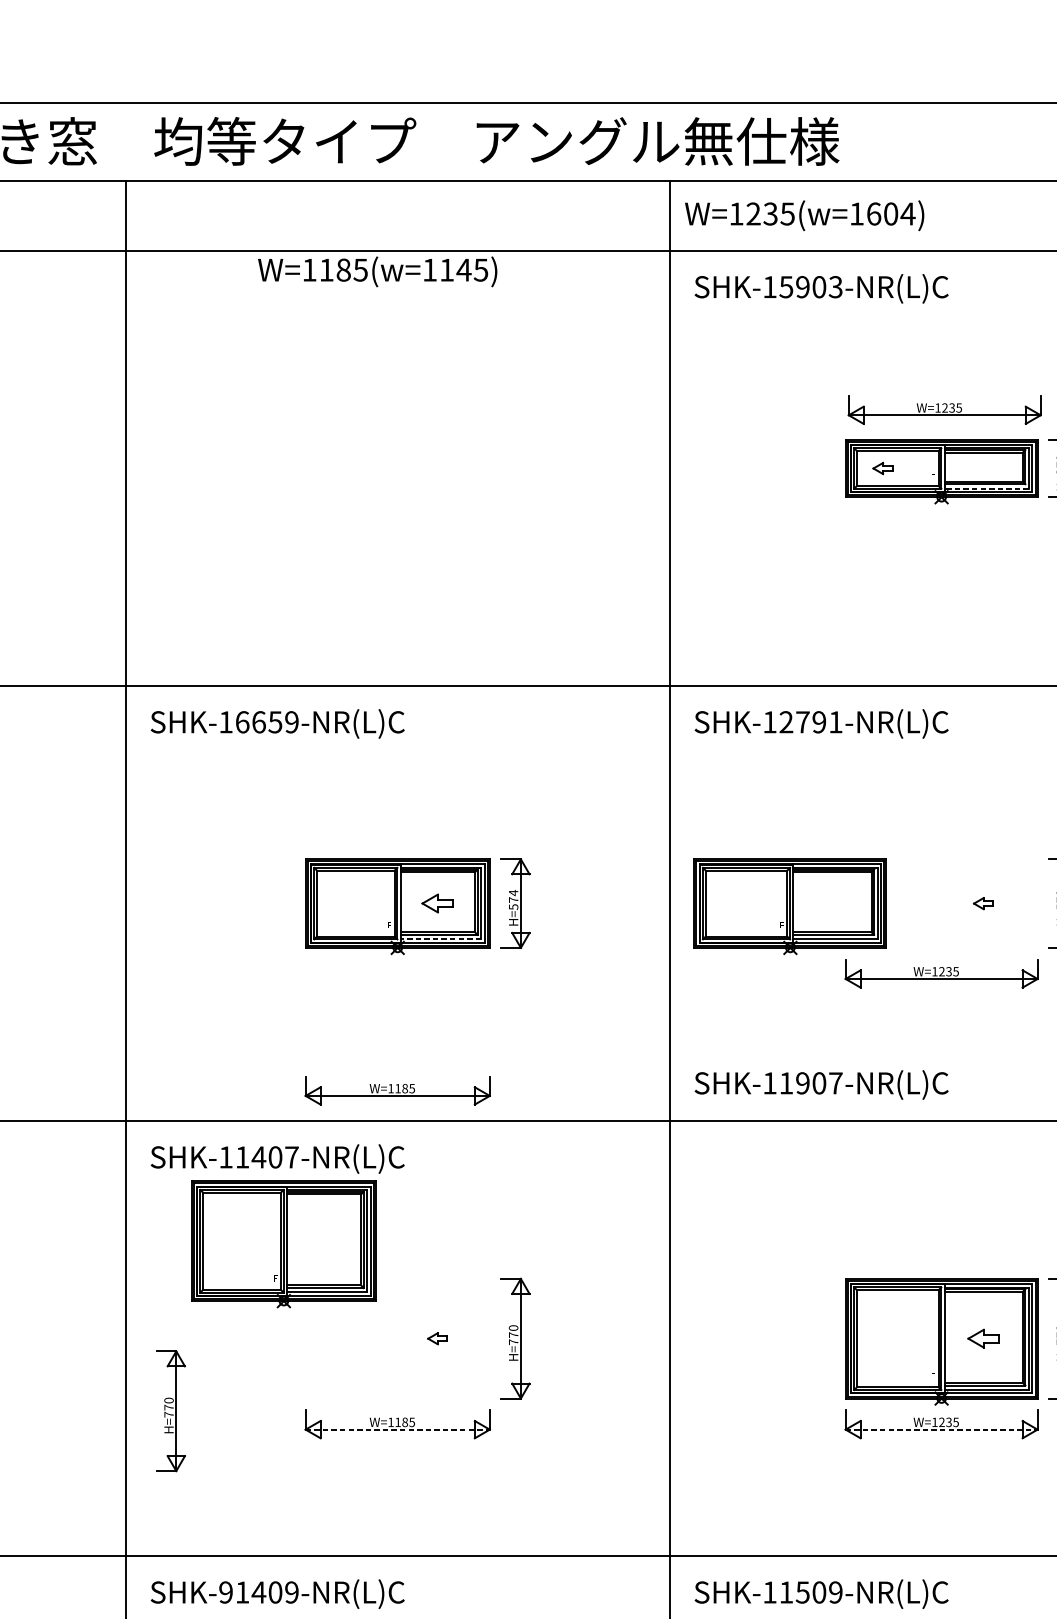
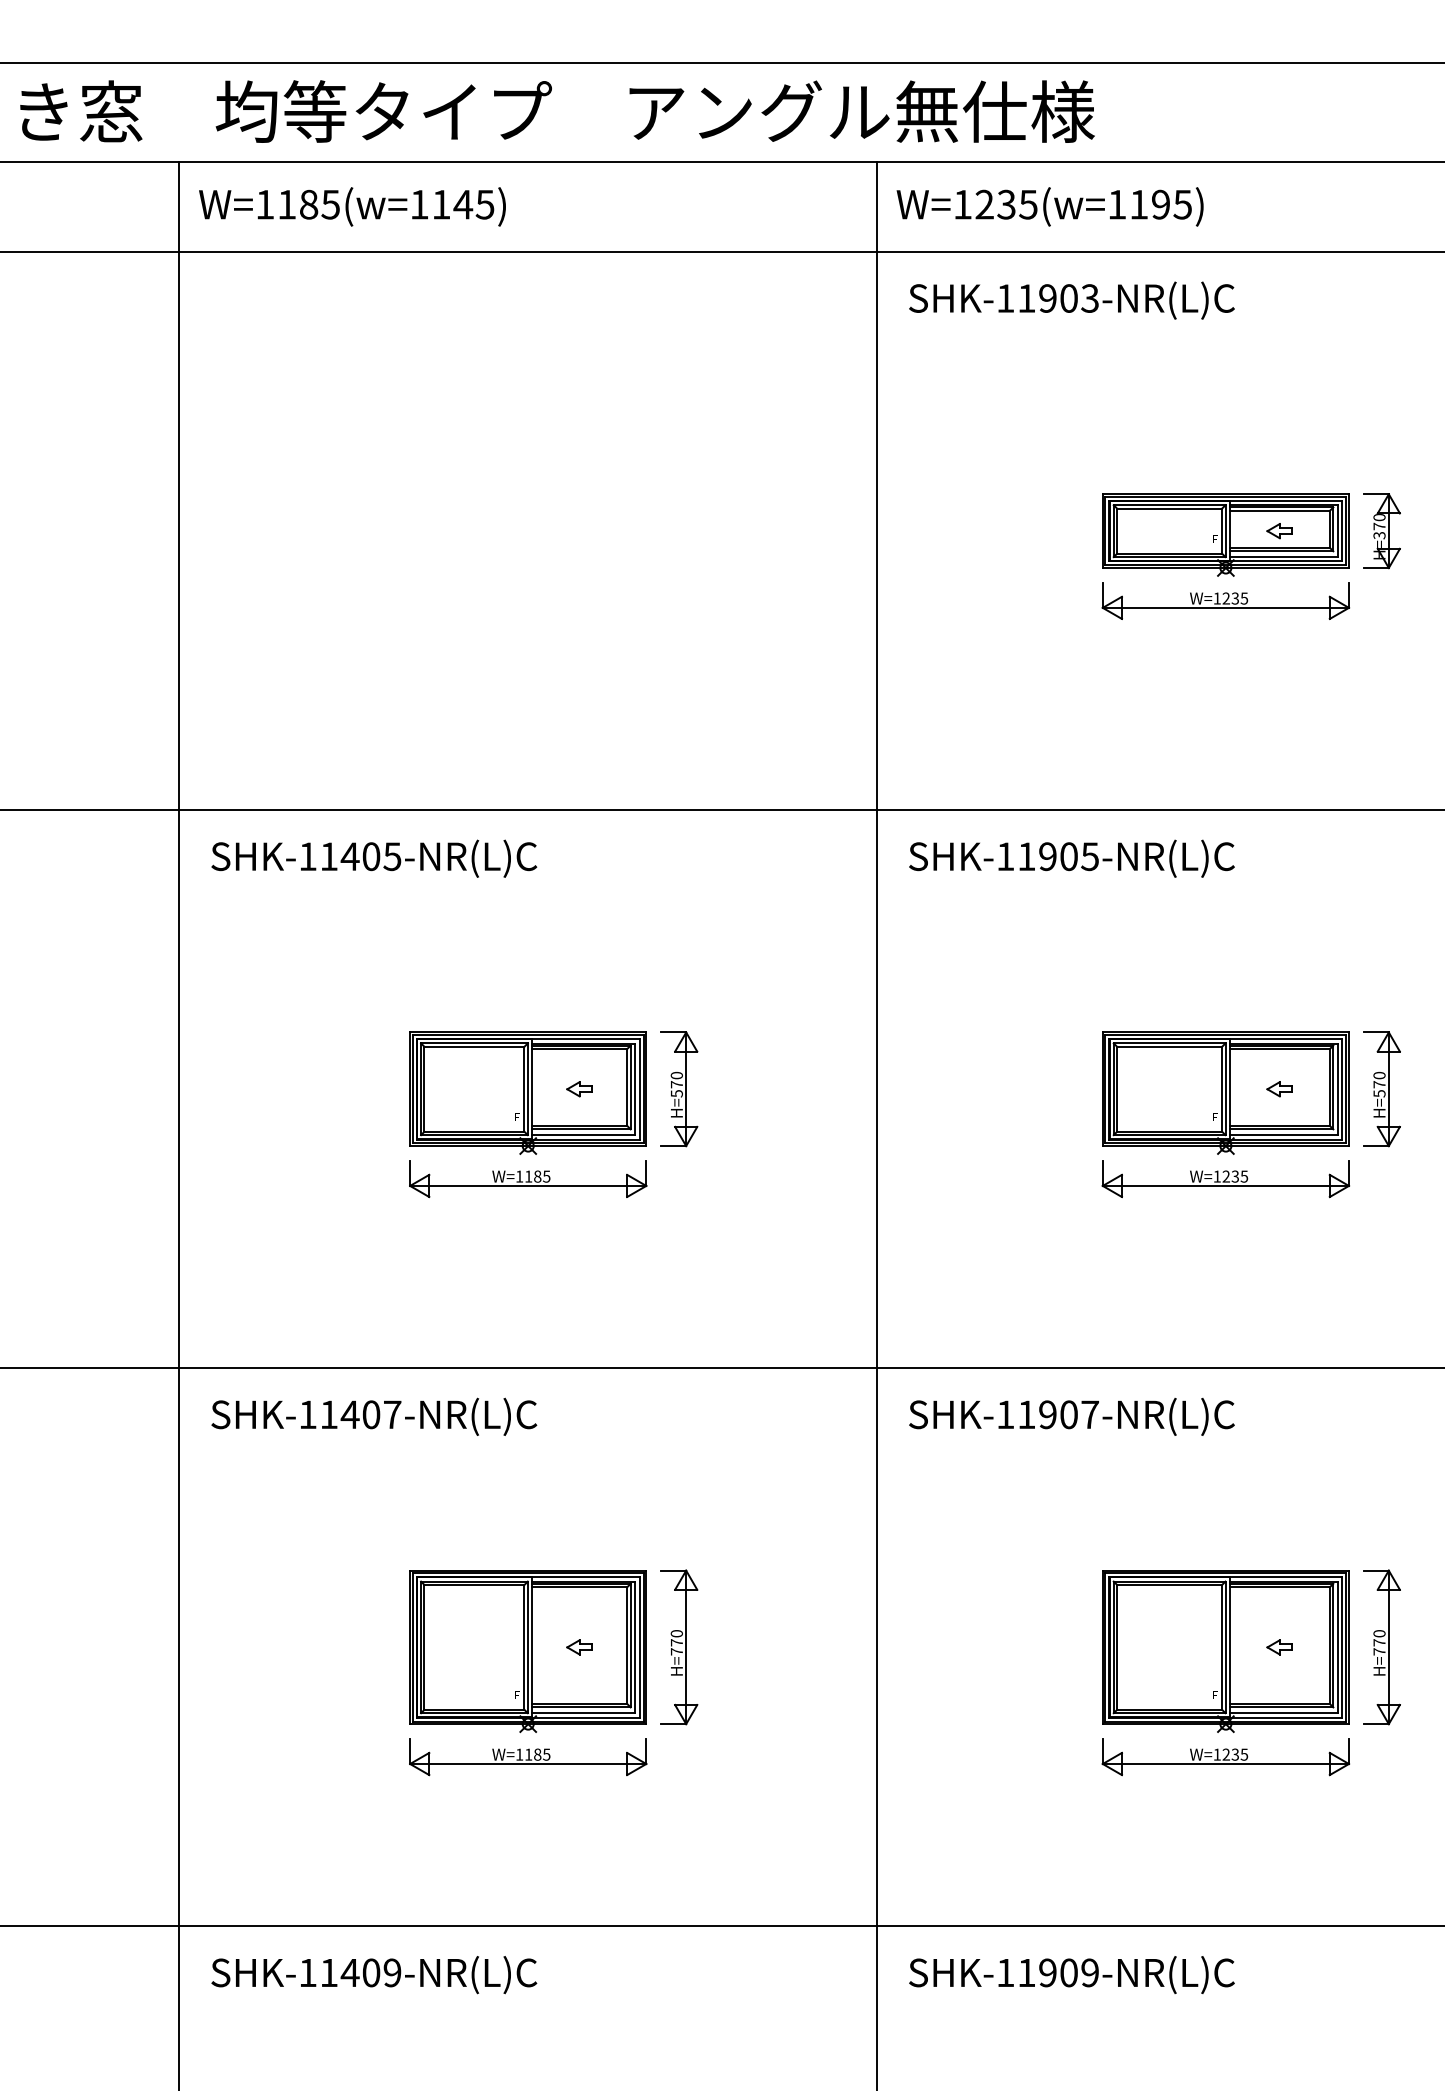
text: (891, 213) -> (1161, 204), W=1235(w=1604) -> W=1235(w=1195)
text: (377, 271) -> (352, 206), moved
text: (786, 287) -> (1026, 298), SHK-15903-NR(L)C -> SHK-11903-NR(L)C
part: (944, 409) -> (1225, 600), moved
part: (882, 468) -> (1279, 531), moved
line: (986, 488) -> (1283, 556), dashed -> solid
text: (266, 722) -> (360, 856), SHK-16659-NR(L)C -> SHK-11405-NR(L)C
text: (811, 722) -> (1058, 856), SHK-12791-NR(L)C -> SHK-11905-NR(L)C
text: (513, 892) -> (676, 1075), H=574 -> H=570
part: (437, 903) -> (579, 1089), size x0.62
part: (790, 906) -> (1225, 1092), moved
line: (440, 938) -> (583, 1134), dashed -> solid
text: (821, 1084) -> (1071, 1416), moved
part: (397, 1090) -> (528, 1179), moved
part: (283, 1244) -> (527, 1651), moved
part: (983, 1338) -> (1279, 1647), size x0.62
part: (171, 1411) -> (237, 1740), removed
line: (397, 1430) -> (528, 1764), dashed -> solid
line: (942, 1430) -> (1226, 1764), dashed -> solid
text: (225, 1592) -> (307, 1972), SHK-91409-NR(L)C -> SHK-11409-NR(L)C
text: (802, 1592) -> (1047, 1972), SHK-11509-NR(L)C -> SHK-11909-NR(L)C

